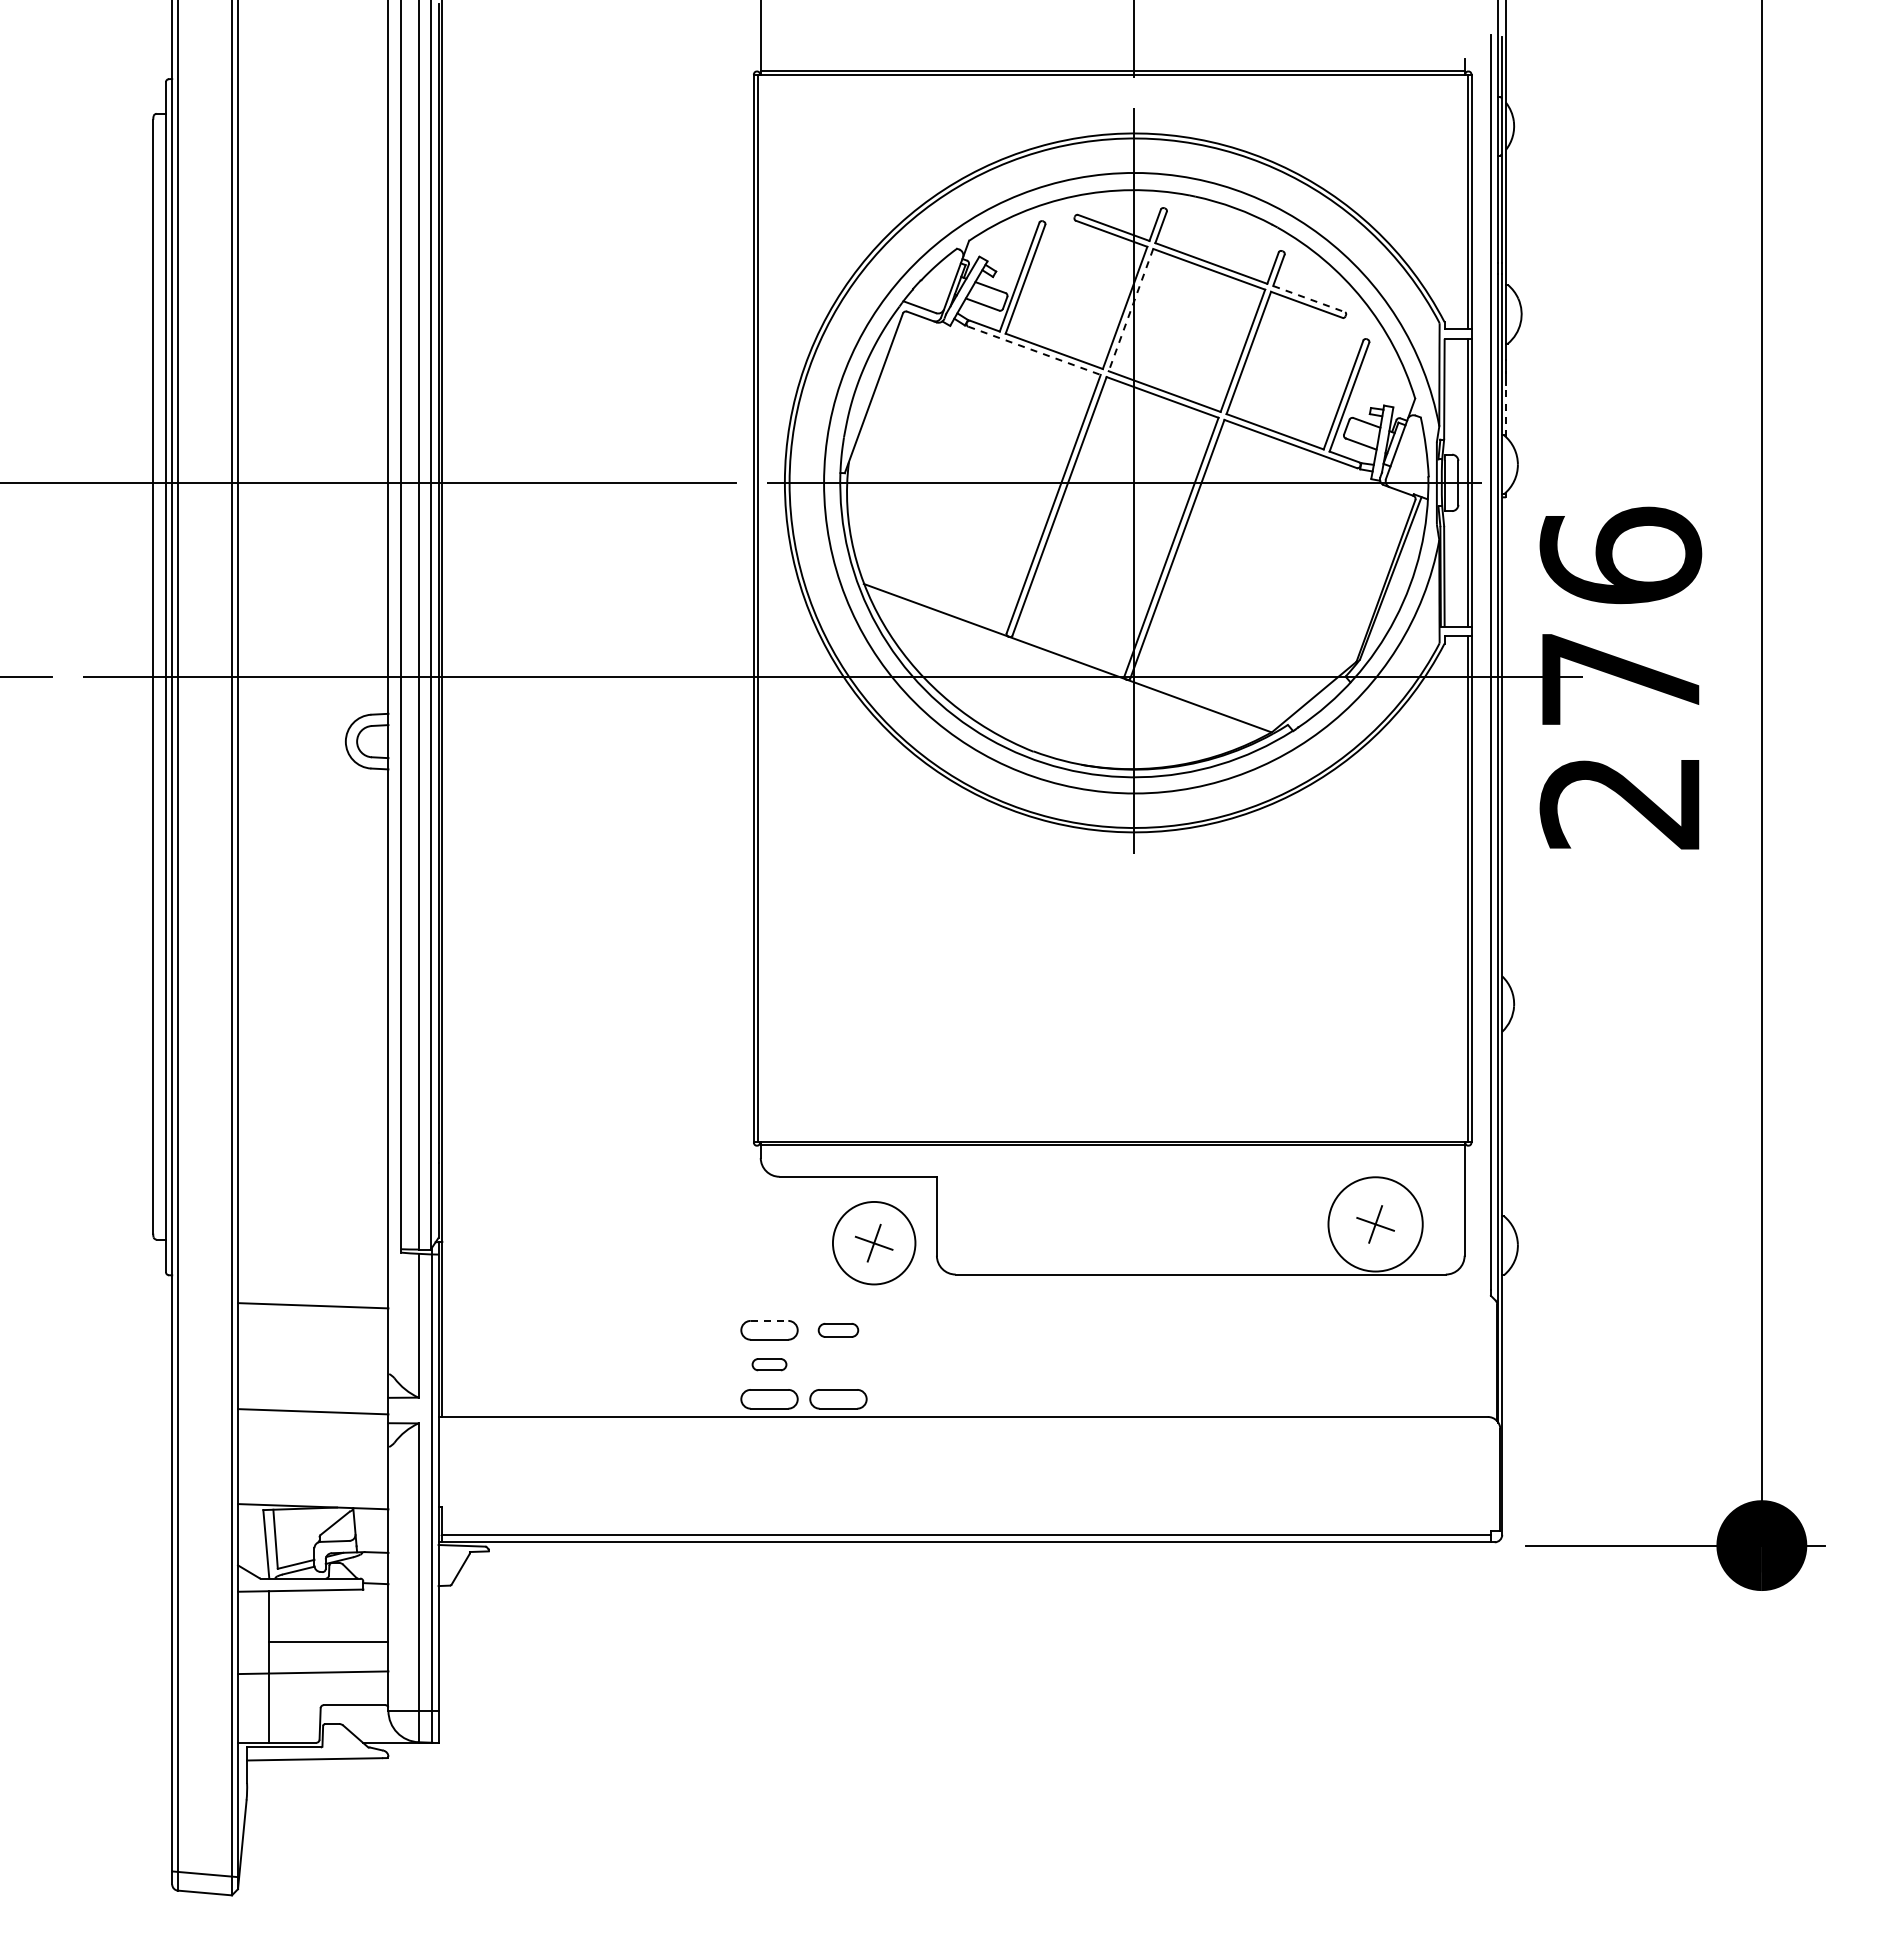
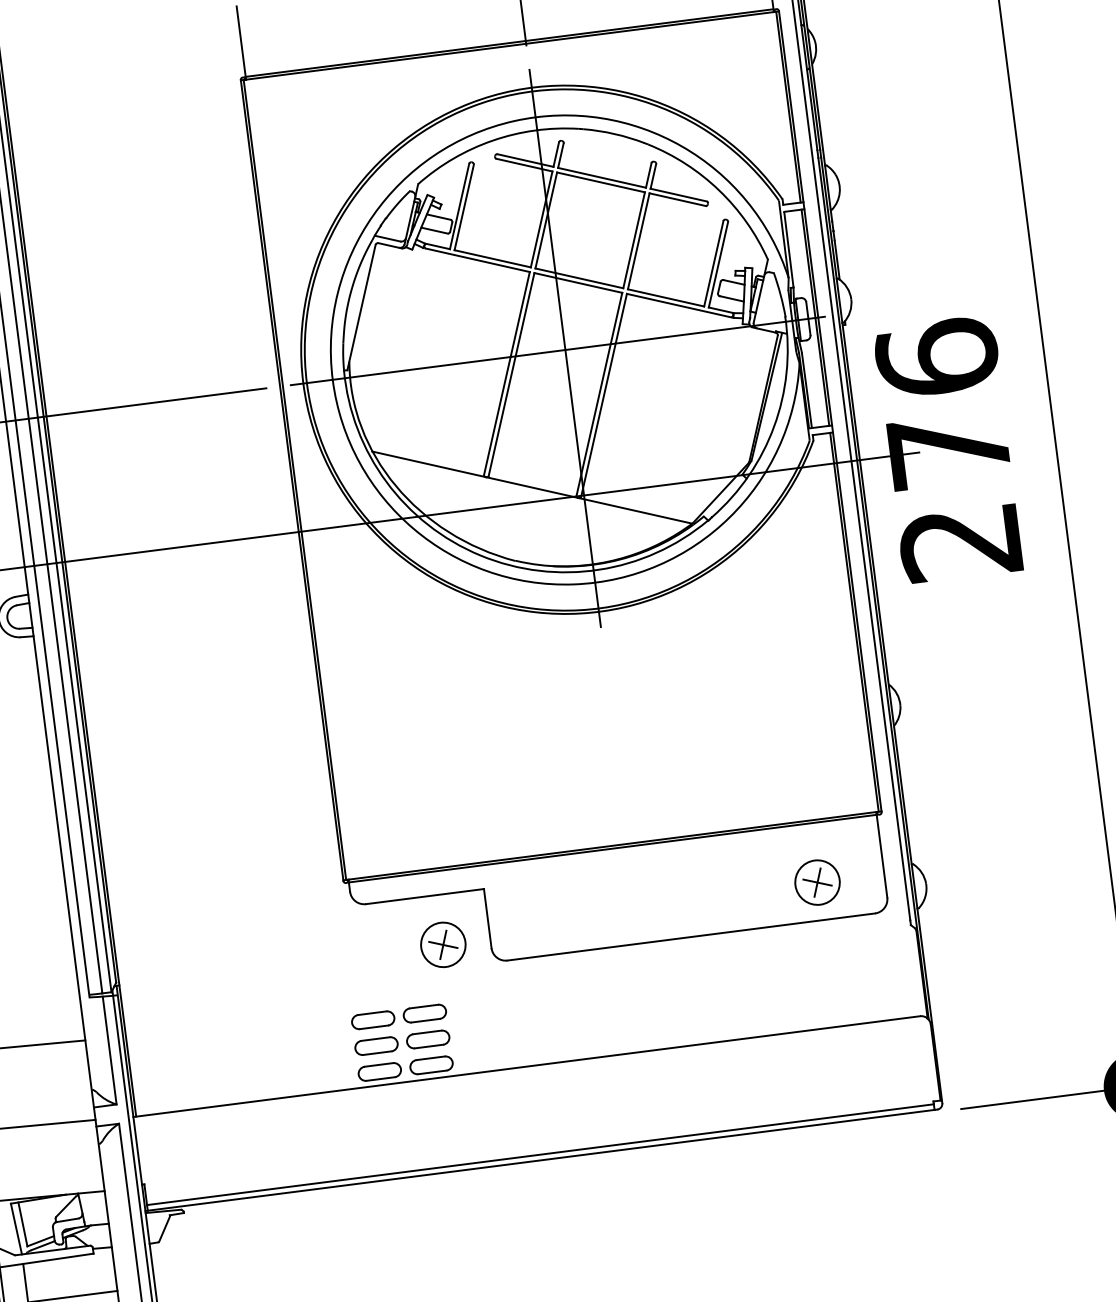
line: (1309, 299) -> (679, 195), dashed -> solid
line: (1130, 310) -> (545, 220), dashed -> solid
line: (1034, 350) -> (477, 260), dashed -> solid
line: (1506, 411) -> (837, 260), dashed -> solid
circle: (1375, 1223) -> (817, 881), size x0.62
circle: (873, 1242) -> (442, 944), size x0.71
line: (769, 1320) -> (372, 1012), dashed -> solid
part: (838, 1330) -> (424, 1013), size x1.43
part: (769, 1364) -> (376, 1045), size x1.67
part: (838, 1364) -> (428, 1039), added

